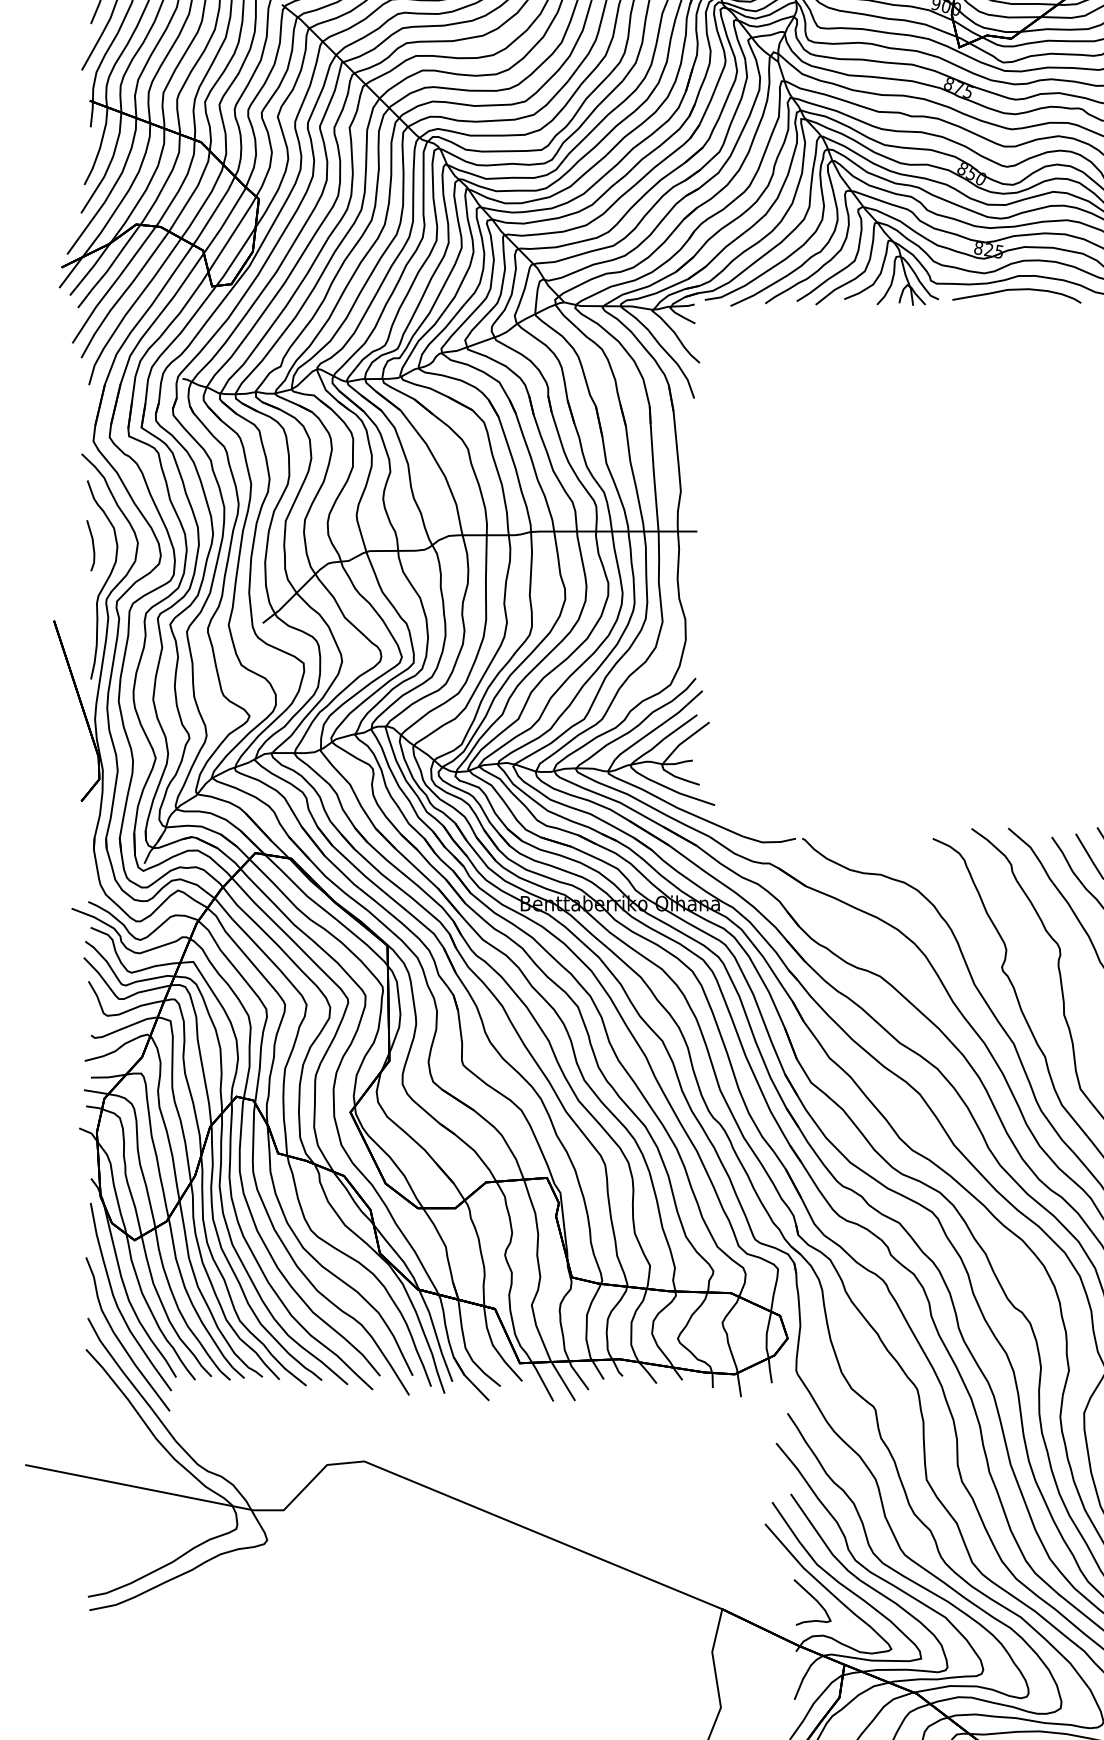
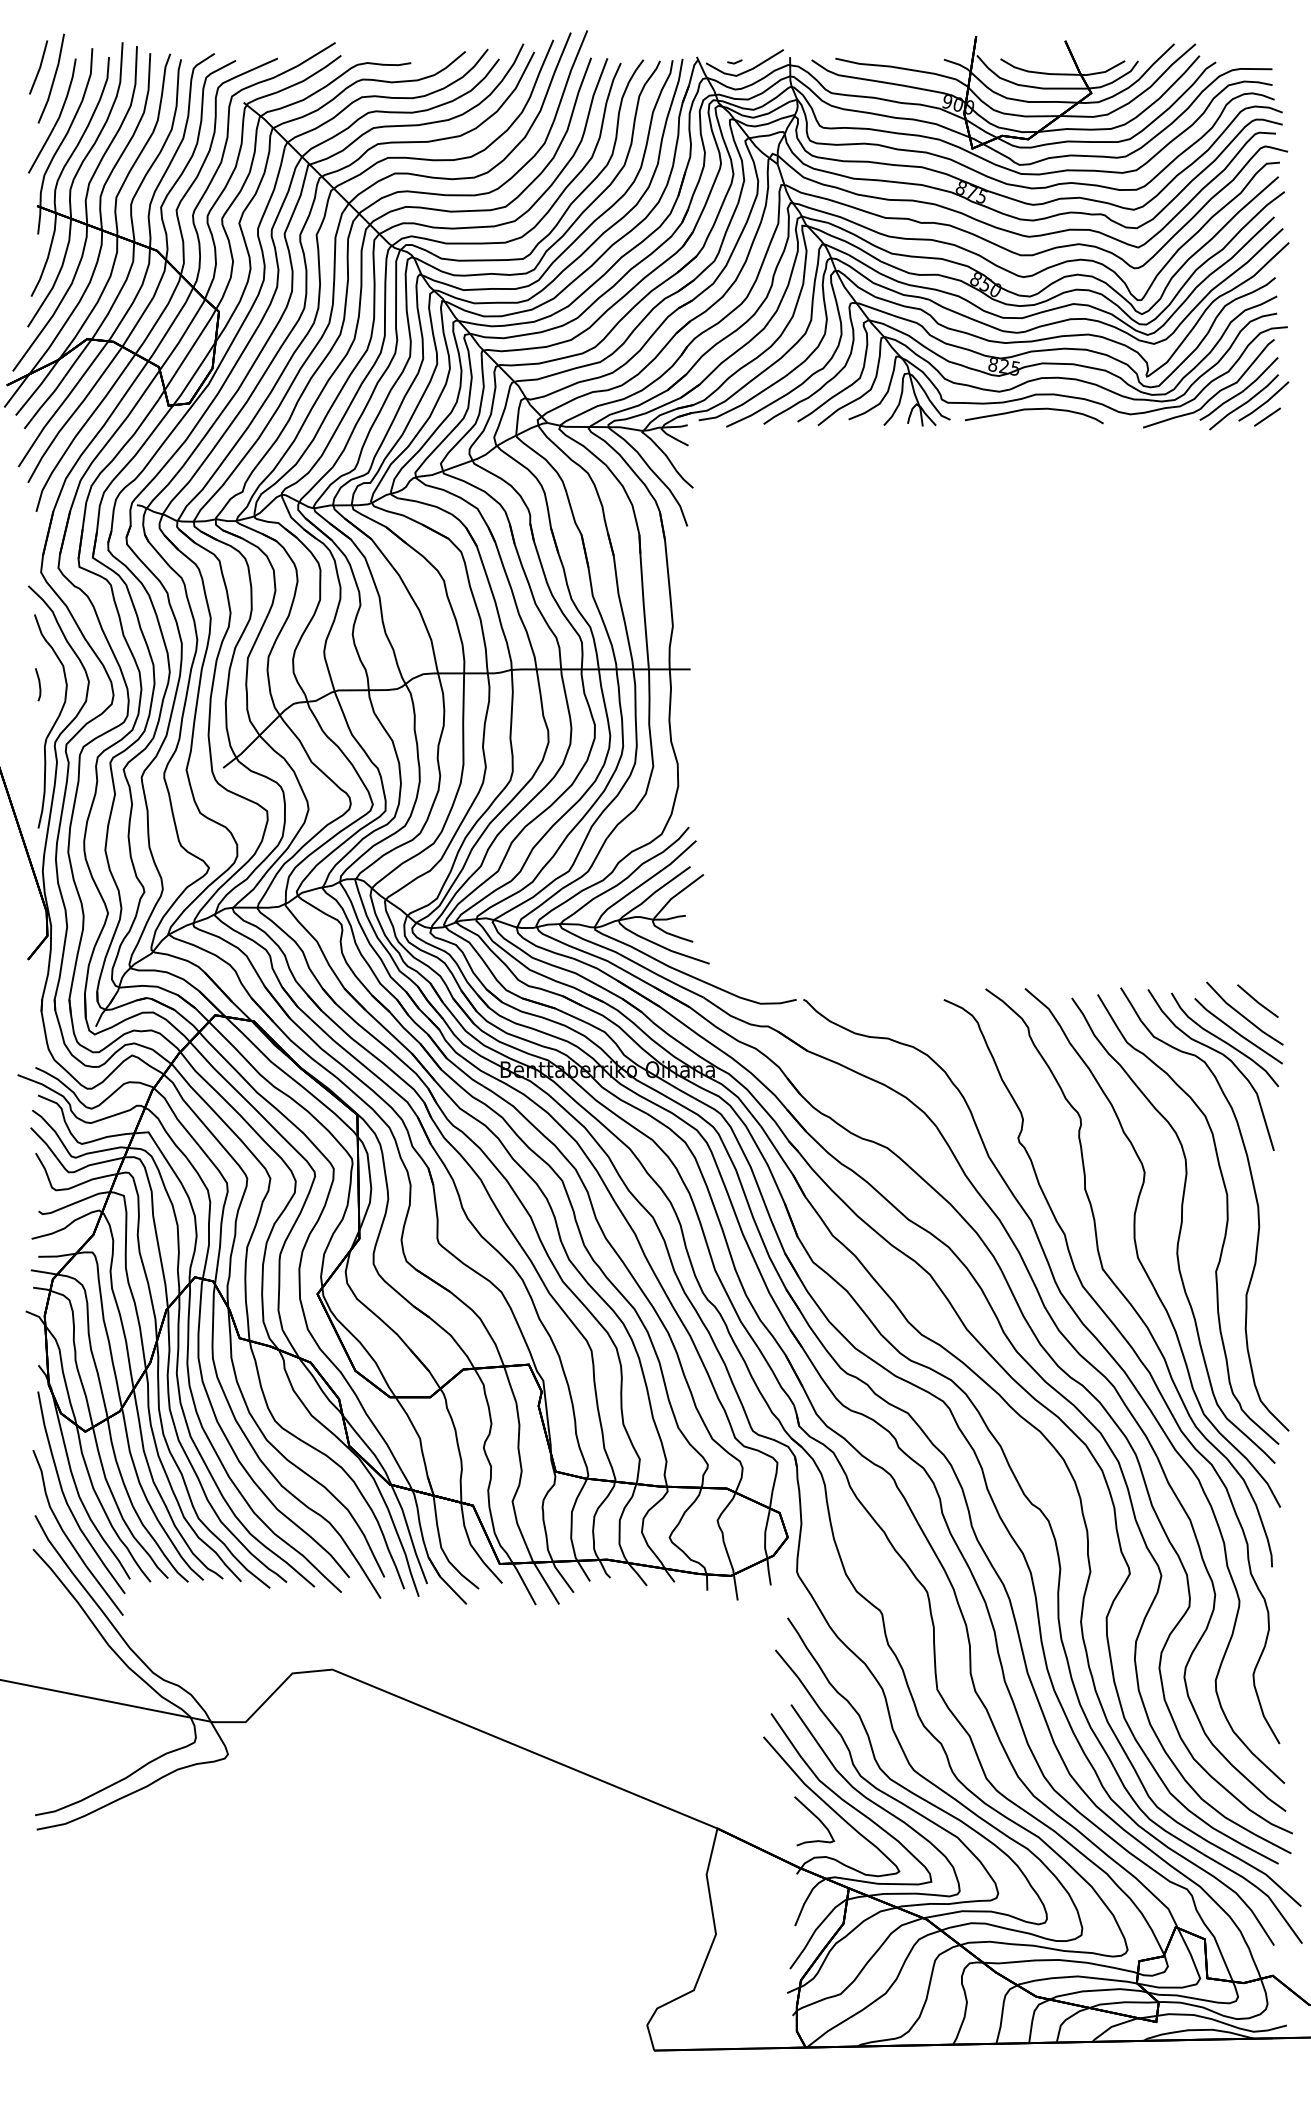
part: (90, 545) -> (37, 684), size x0.6

